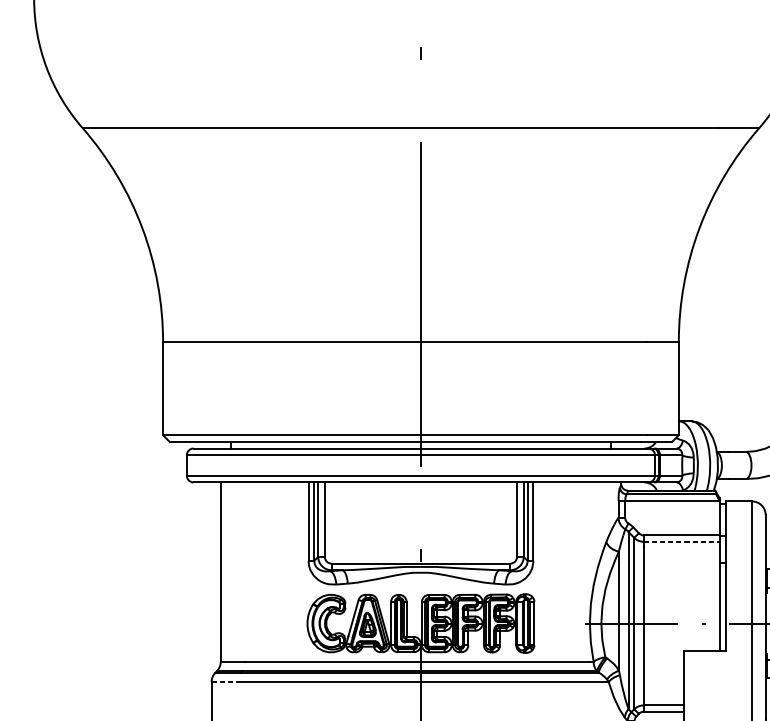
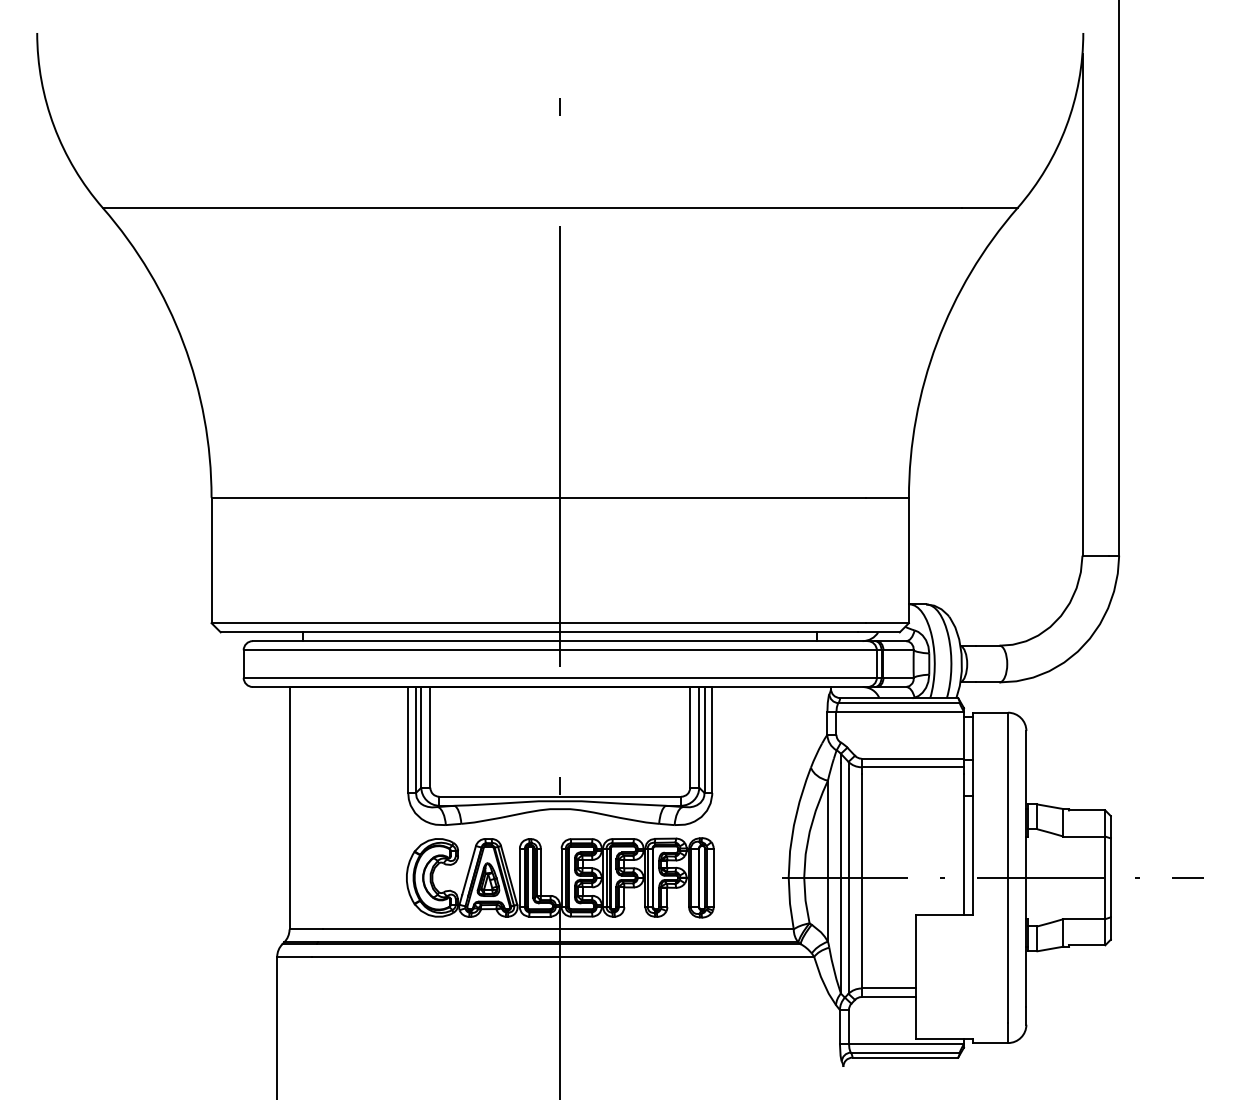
line: (682, 541) -> (913, 767), dashed -> solid
line: (225, 682) -> (295, 957), dashed -> solid

